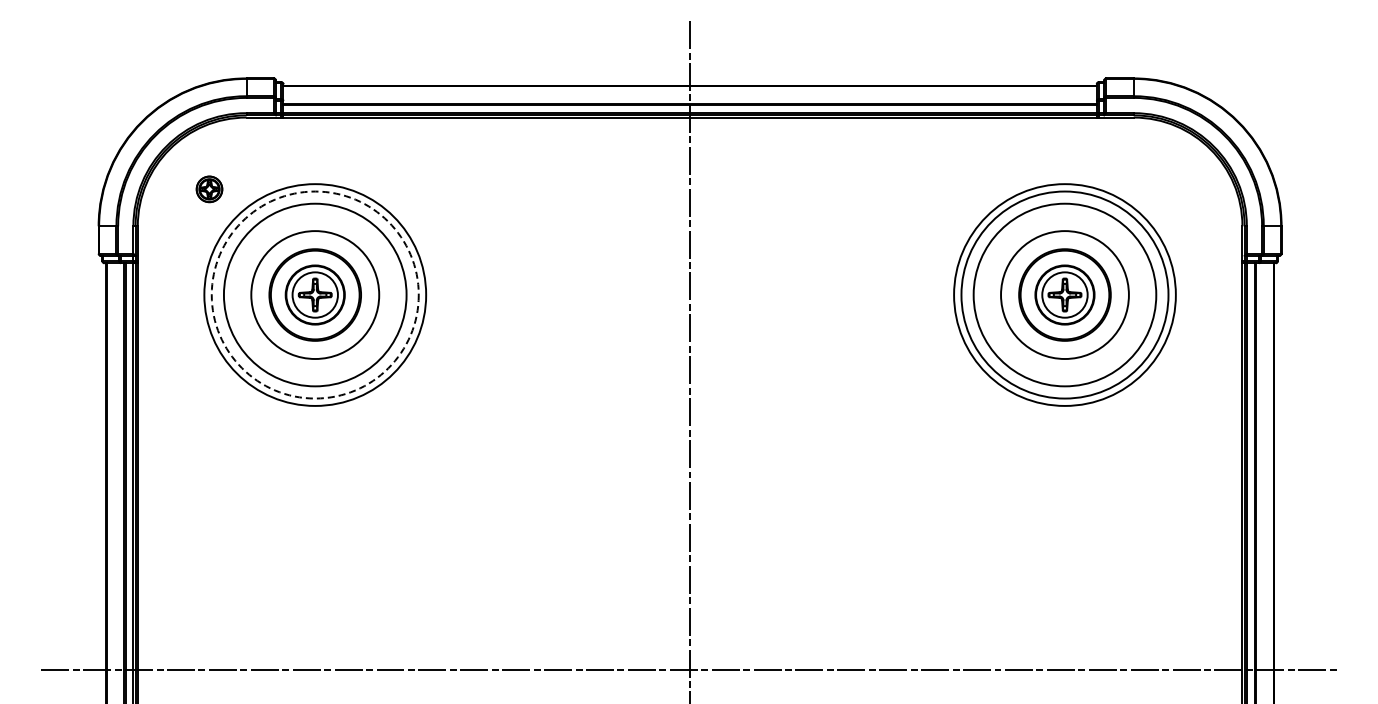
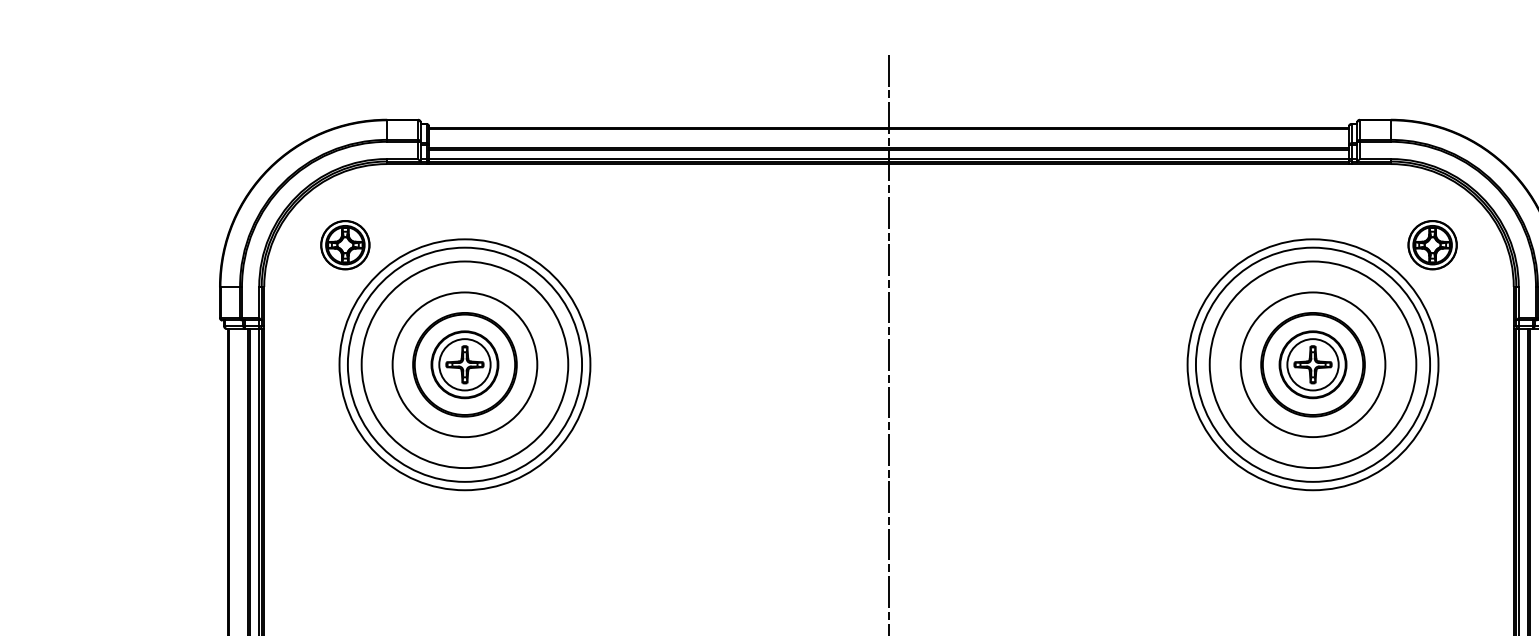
part: (209, 189) -> (345, 245), size x1.67
part: (1170, 189) -> (1432, 245), added
circle: (314, 294) -> (464, 364), dashed -> solid

